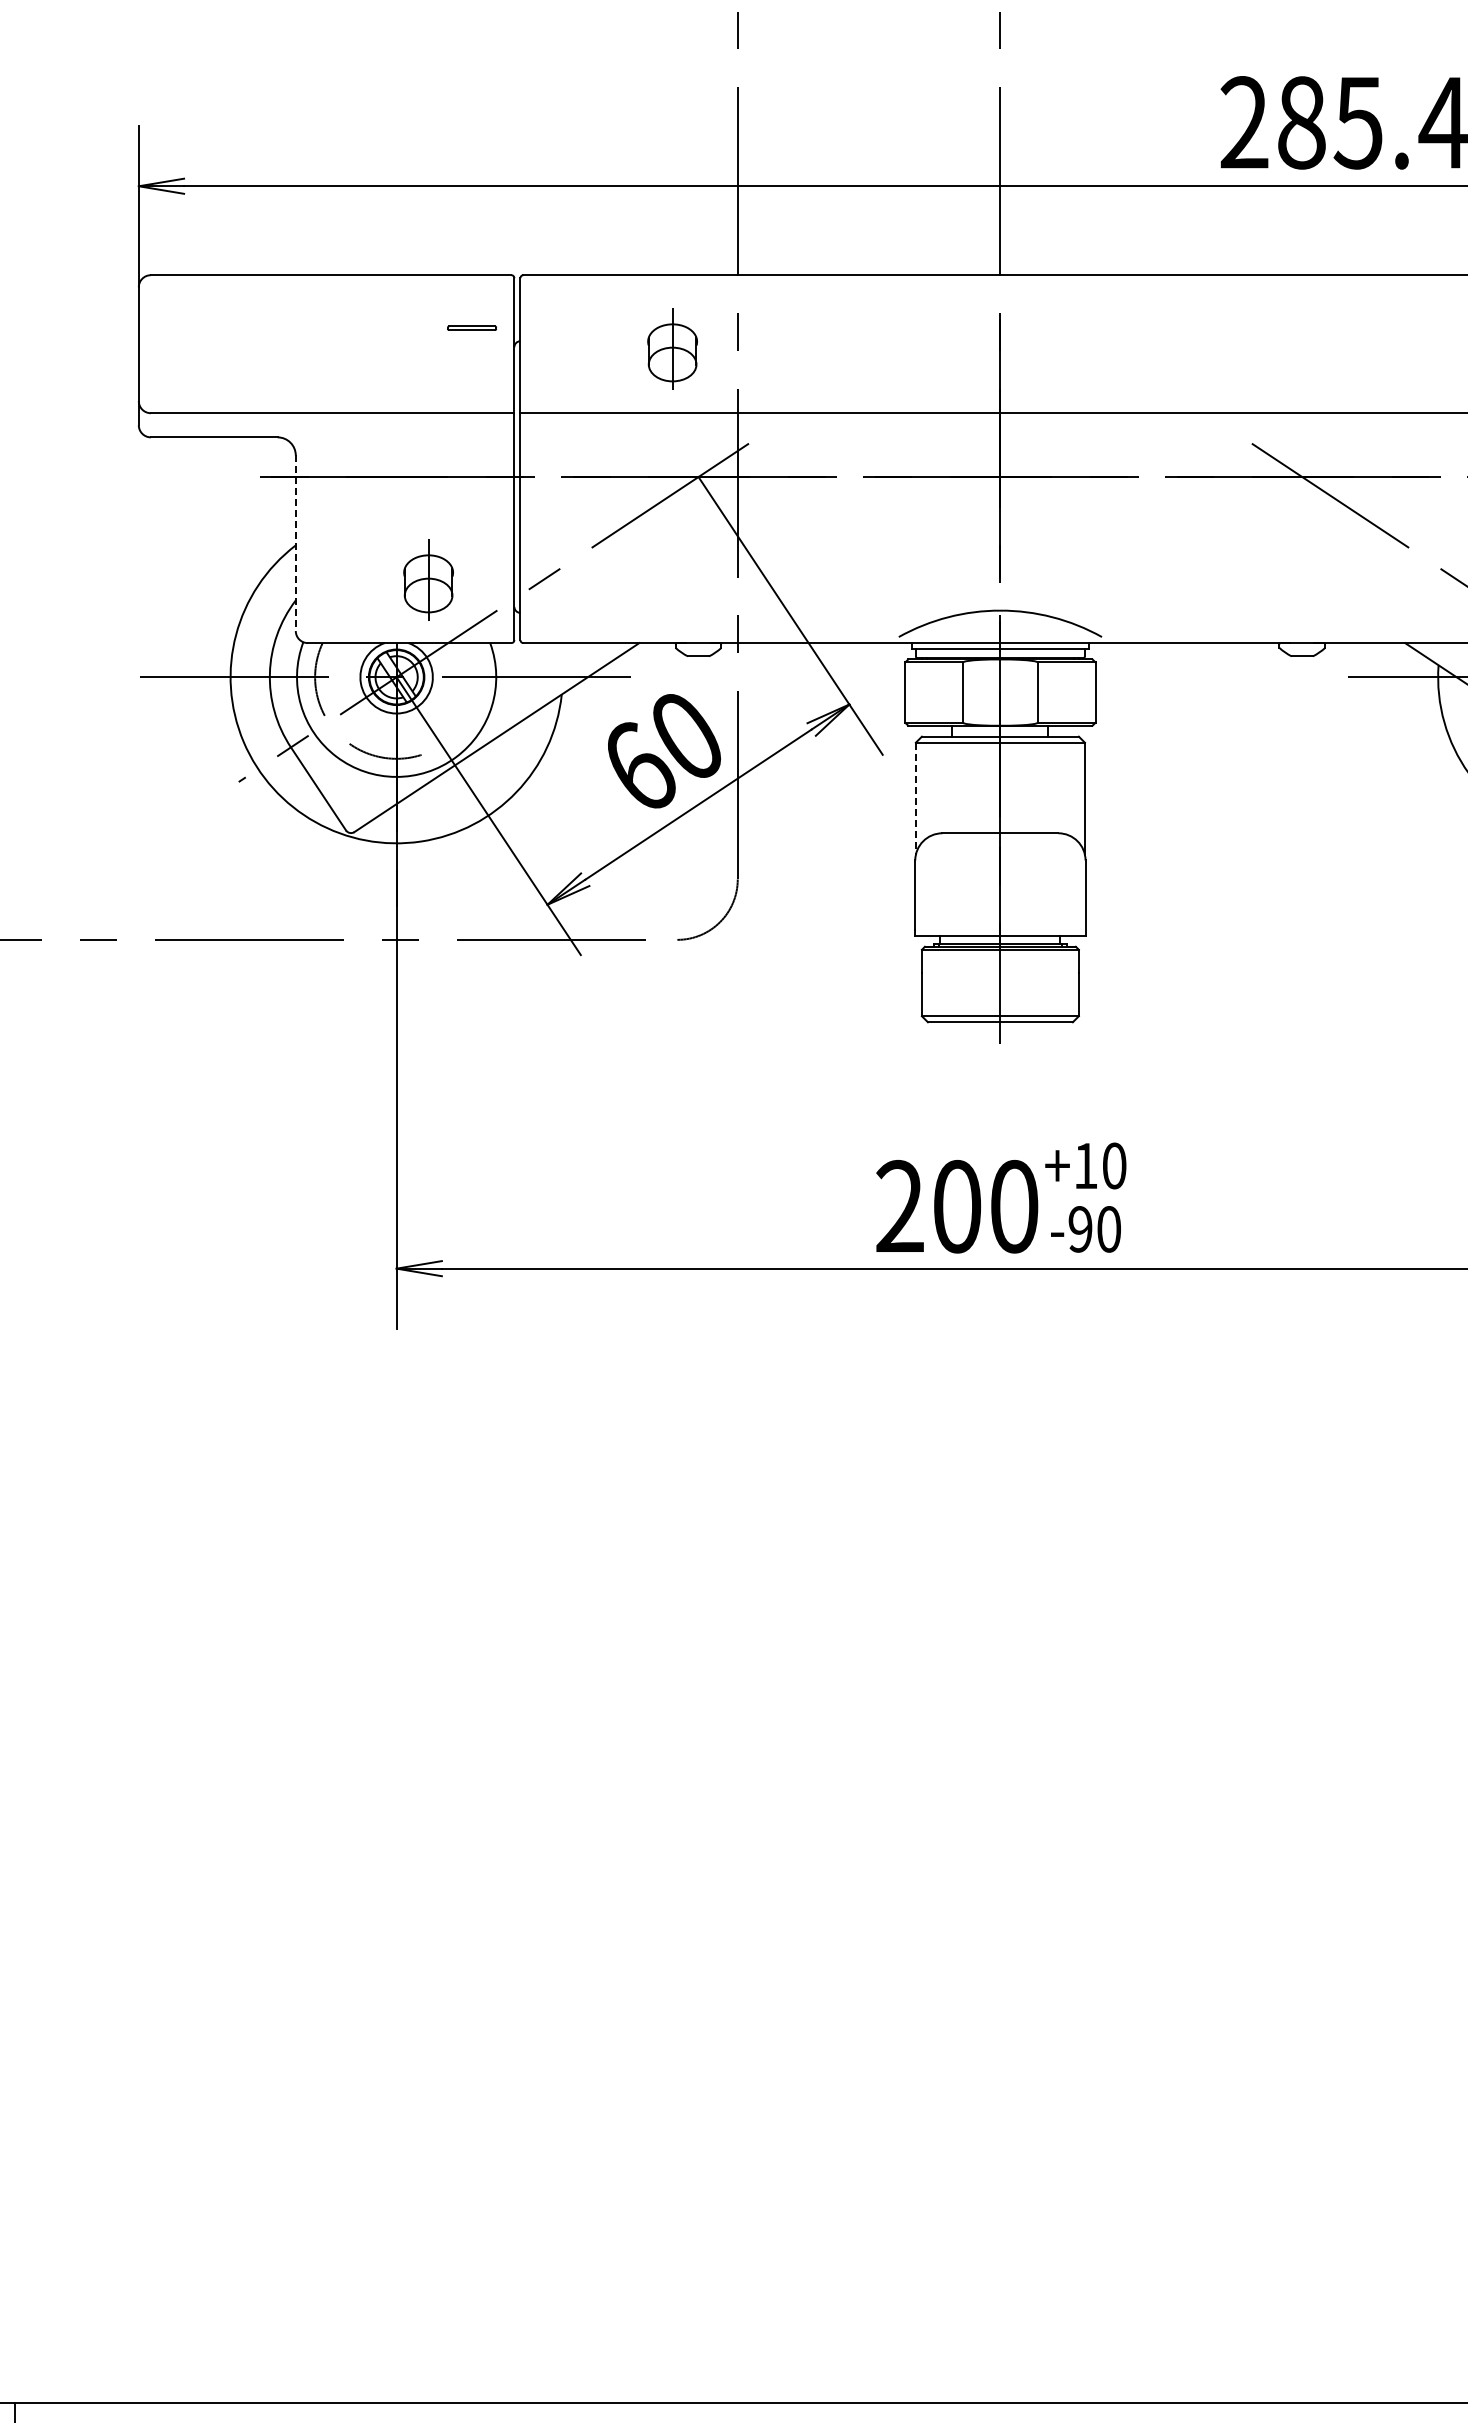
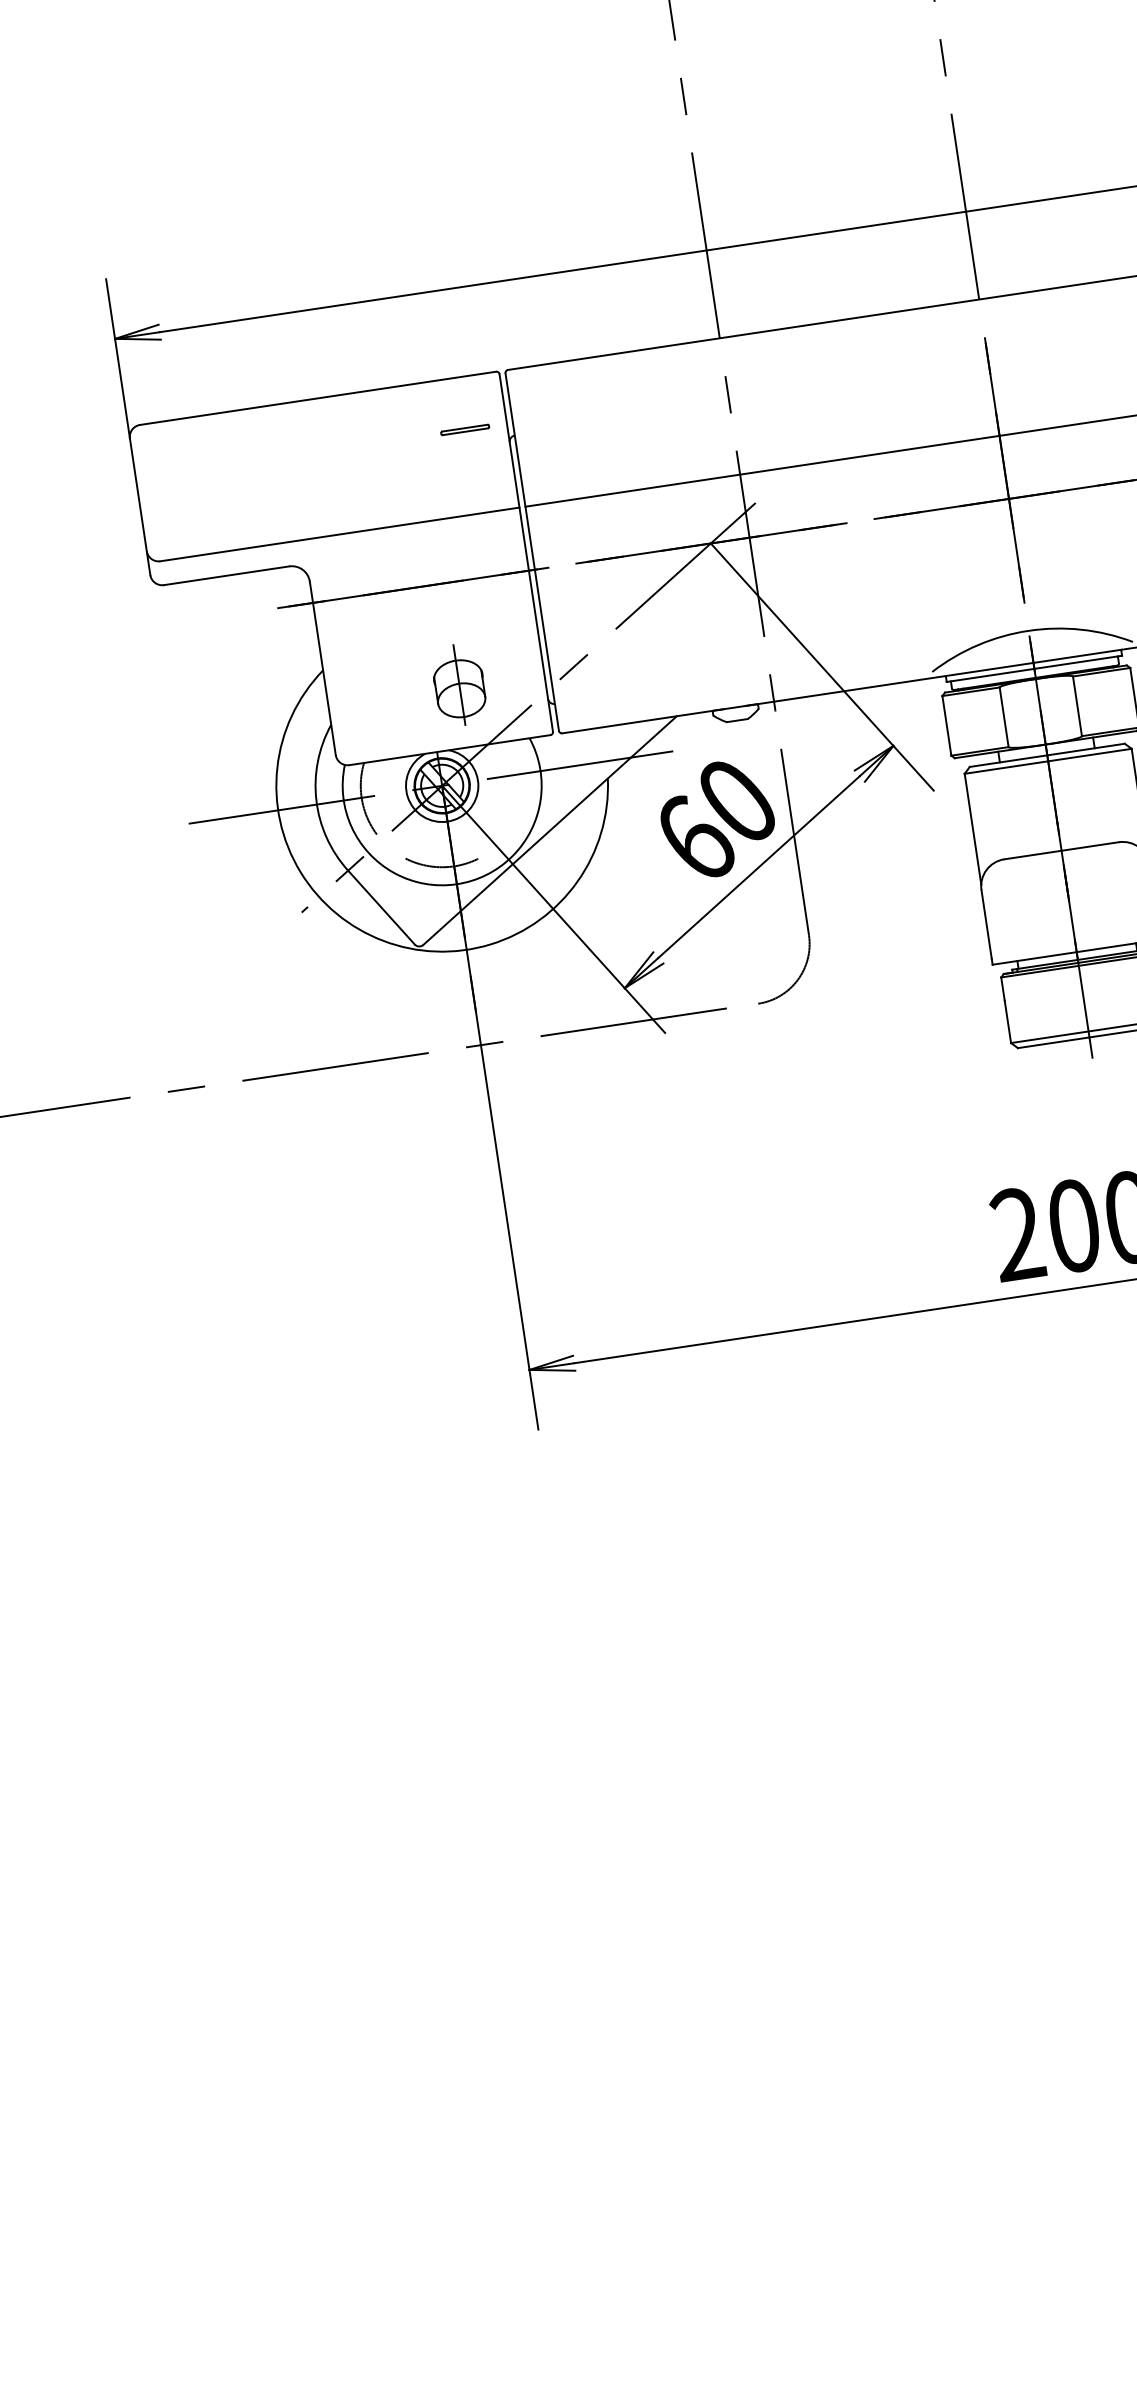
part: (672, 348) -> (666, 420), removed
line: (295, 543) -> (322, 668), dashed -> solid
line: (915, 799) -> (972, 829), dashed -> solid

